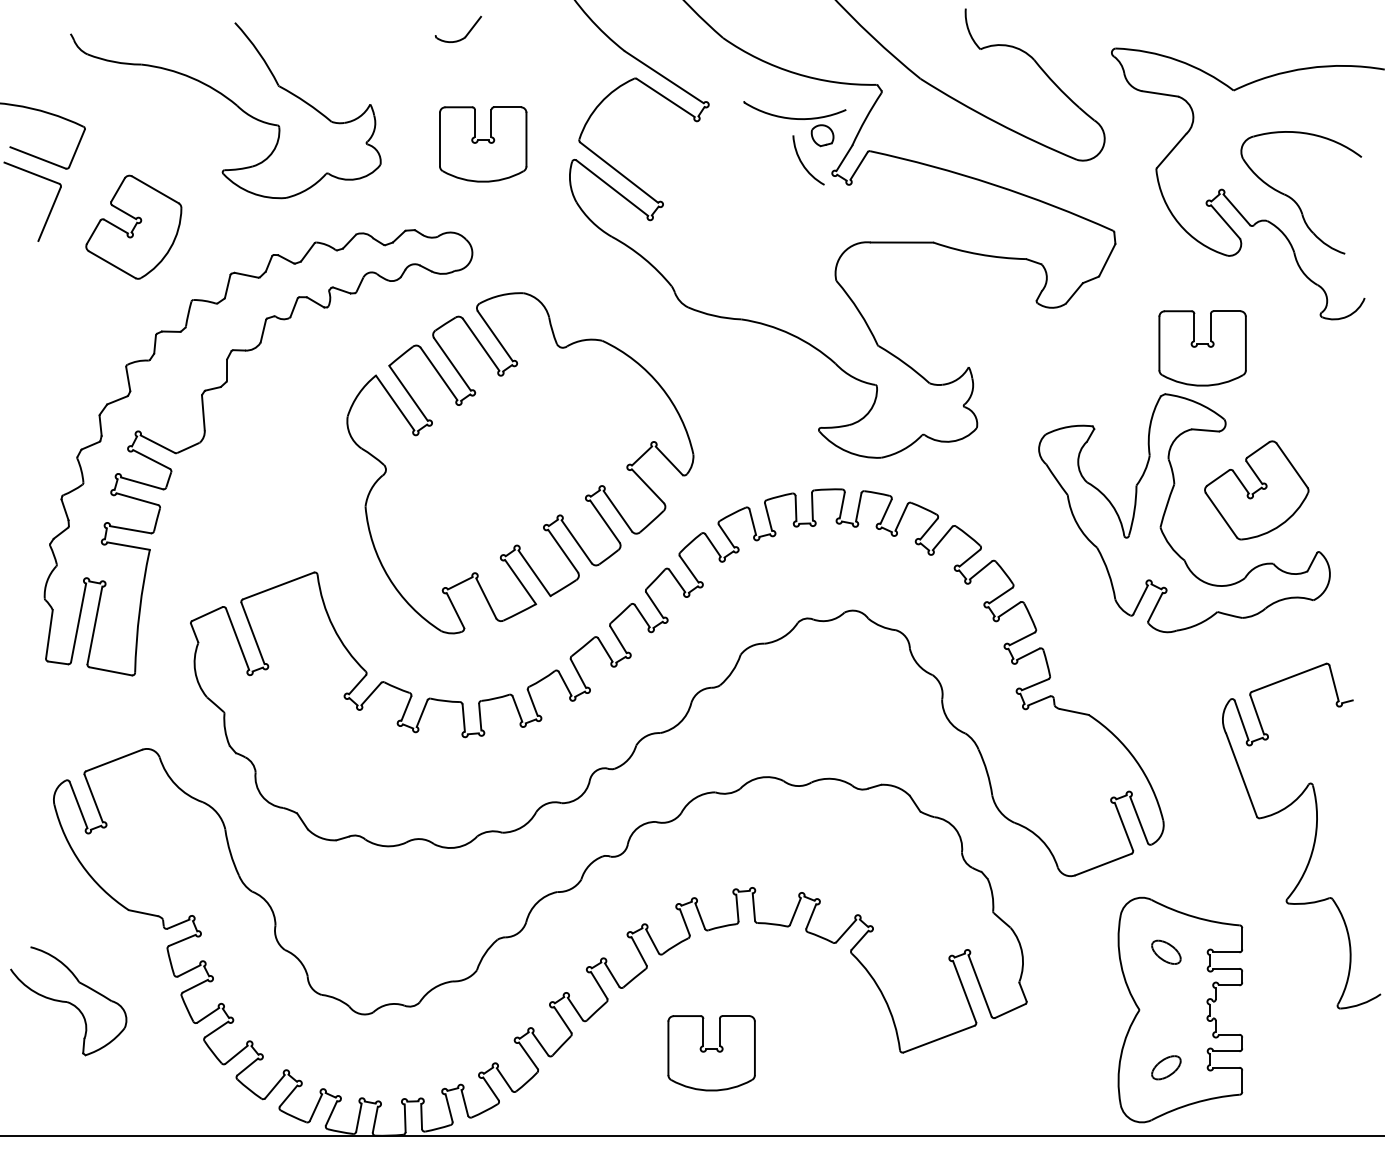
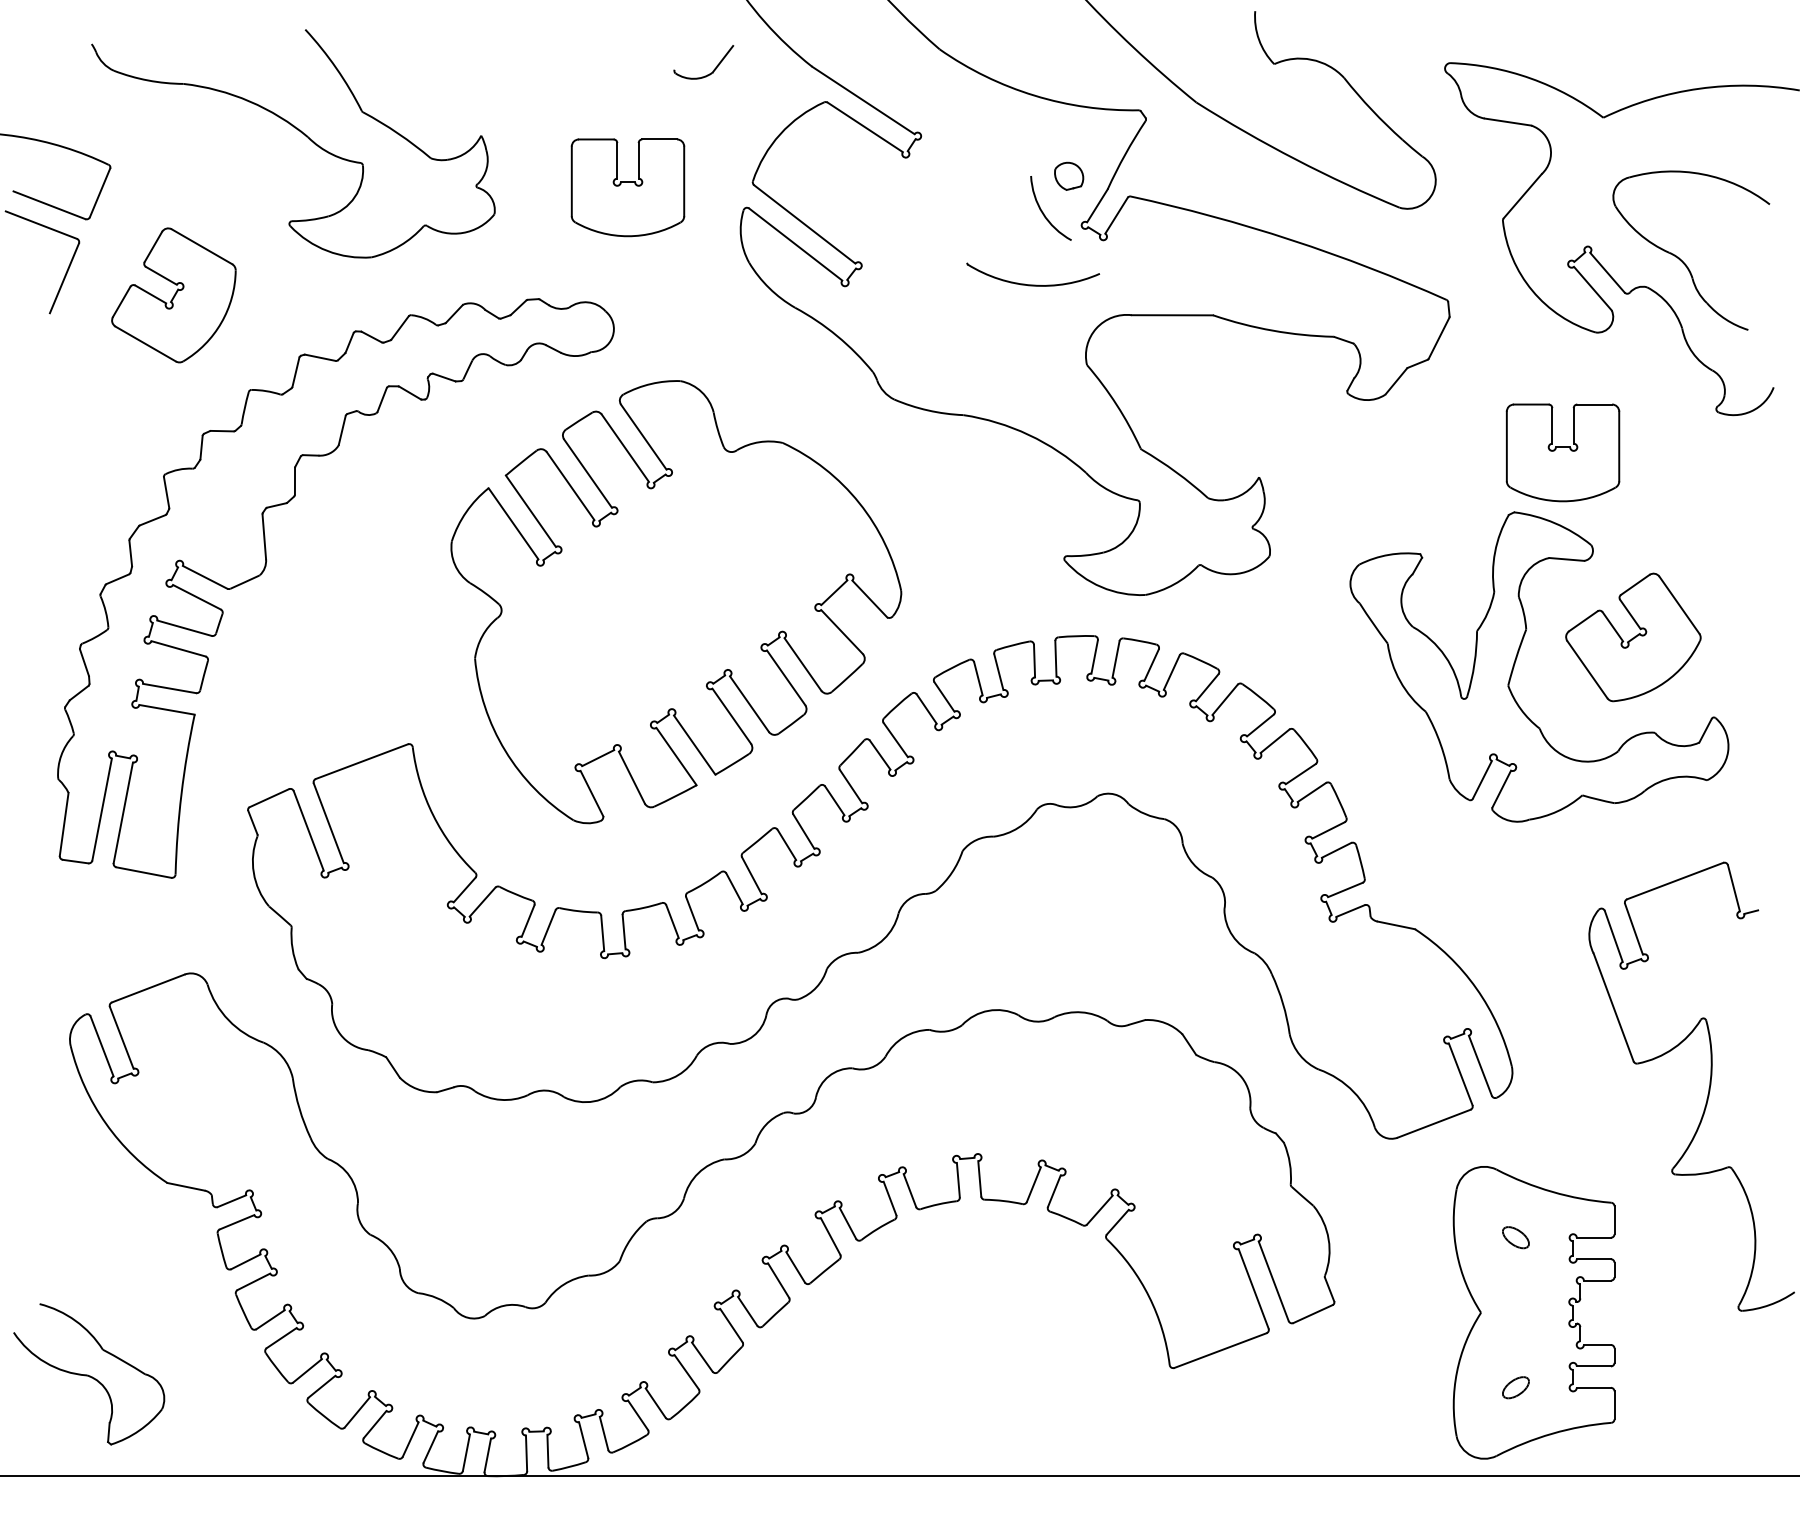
part: (465, 34) -> (713, 69), moved
part: (794, 118) -> (1032, 284), moved
part: (1166, 952) -> (1515, 1237), size x0.7
part: (68, 1001) -> (89, 1374), moved
part: (711, 1052) -> (924, 1368), removed
part: (1166, 1067) -> (1515, 1387), size x0.7

